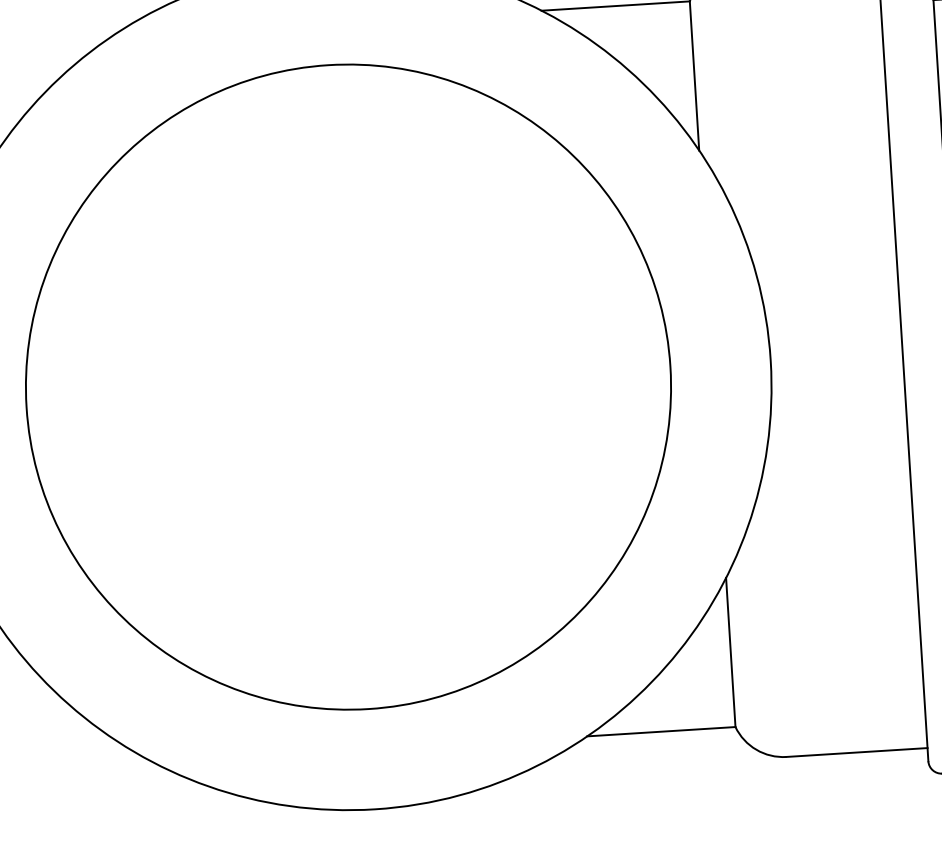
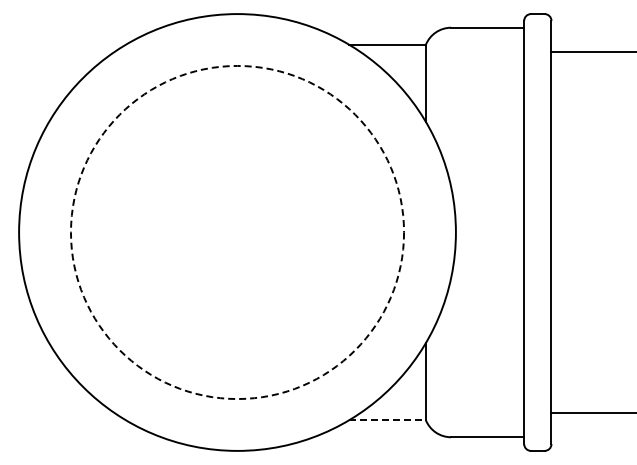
circle: (348, 387) -> (237, 232), solid -> dashed
line: (663, 732) -> (388, 420), solid -> dashed

